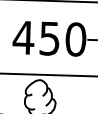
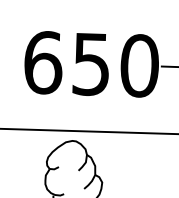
text: (23, 37) -> (42, 62), 450 -> 650

